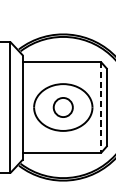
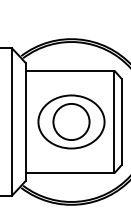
circle: (63, 107) -> (71, 121), size x1.67
line: (101, 107) -> (114, 122), dashed -> solid

